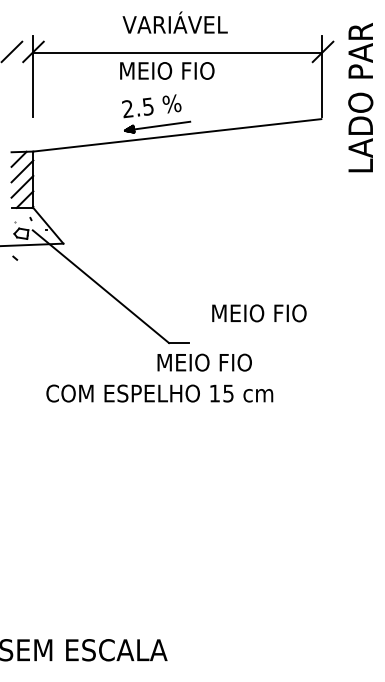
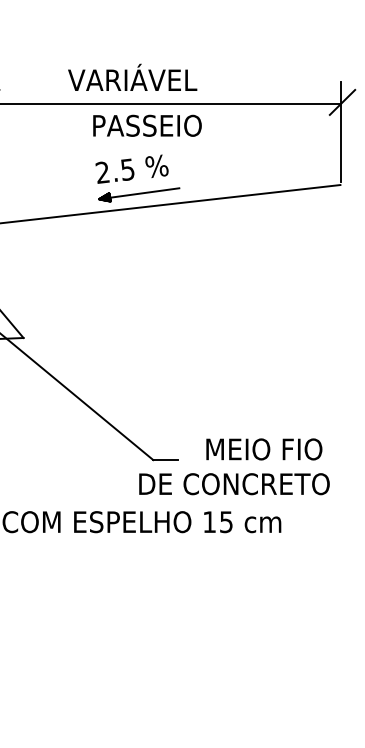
text: (174, 22) -> (131, 77), moved
text: (168, 70) -> (152, 125), MEIO FIO -> PASSEIO
text: (259, 313) -> (264, 449), moved
text: (235, 362) -> (234, 483), MEIO FIO -> DE CONCRETO

